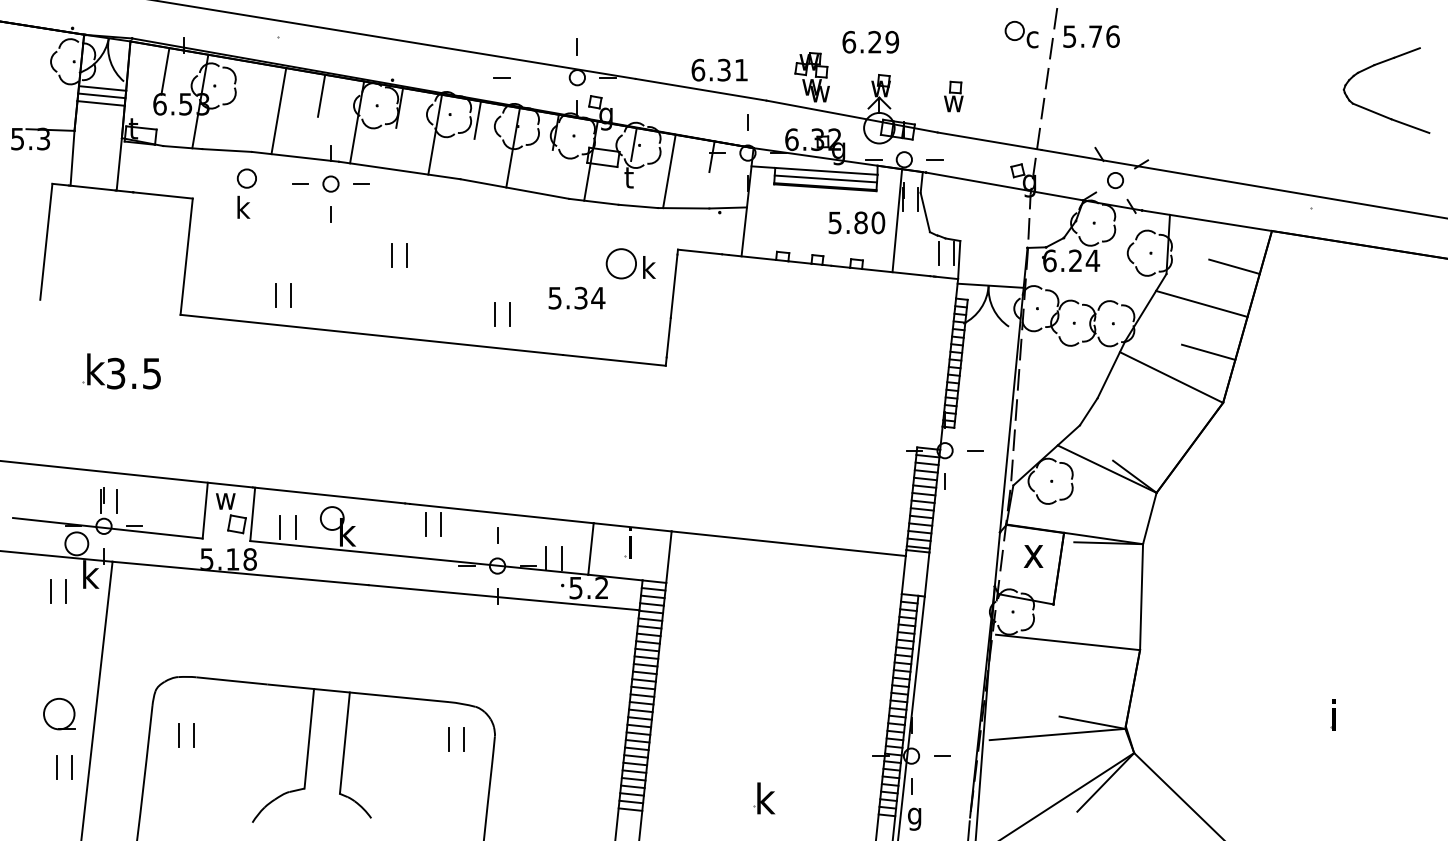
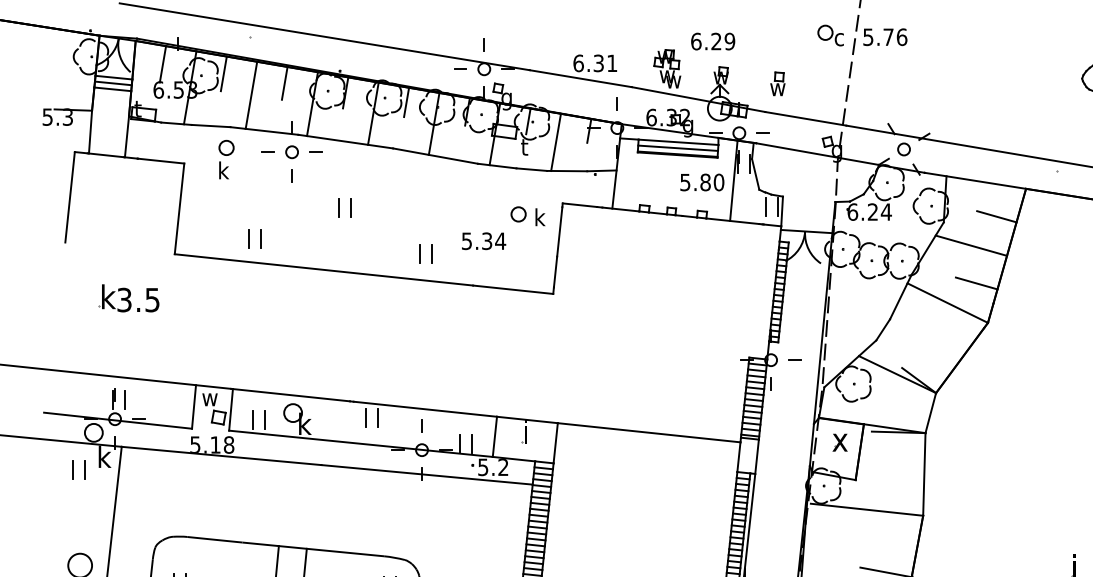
line: (501, 77) -> (460, 69), moved
line: (243, 83) -> (223, 73), added
circle: (621, 263) -> (518, 214), size x0.62

